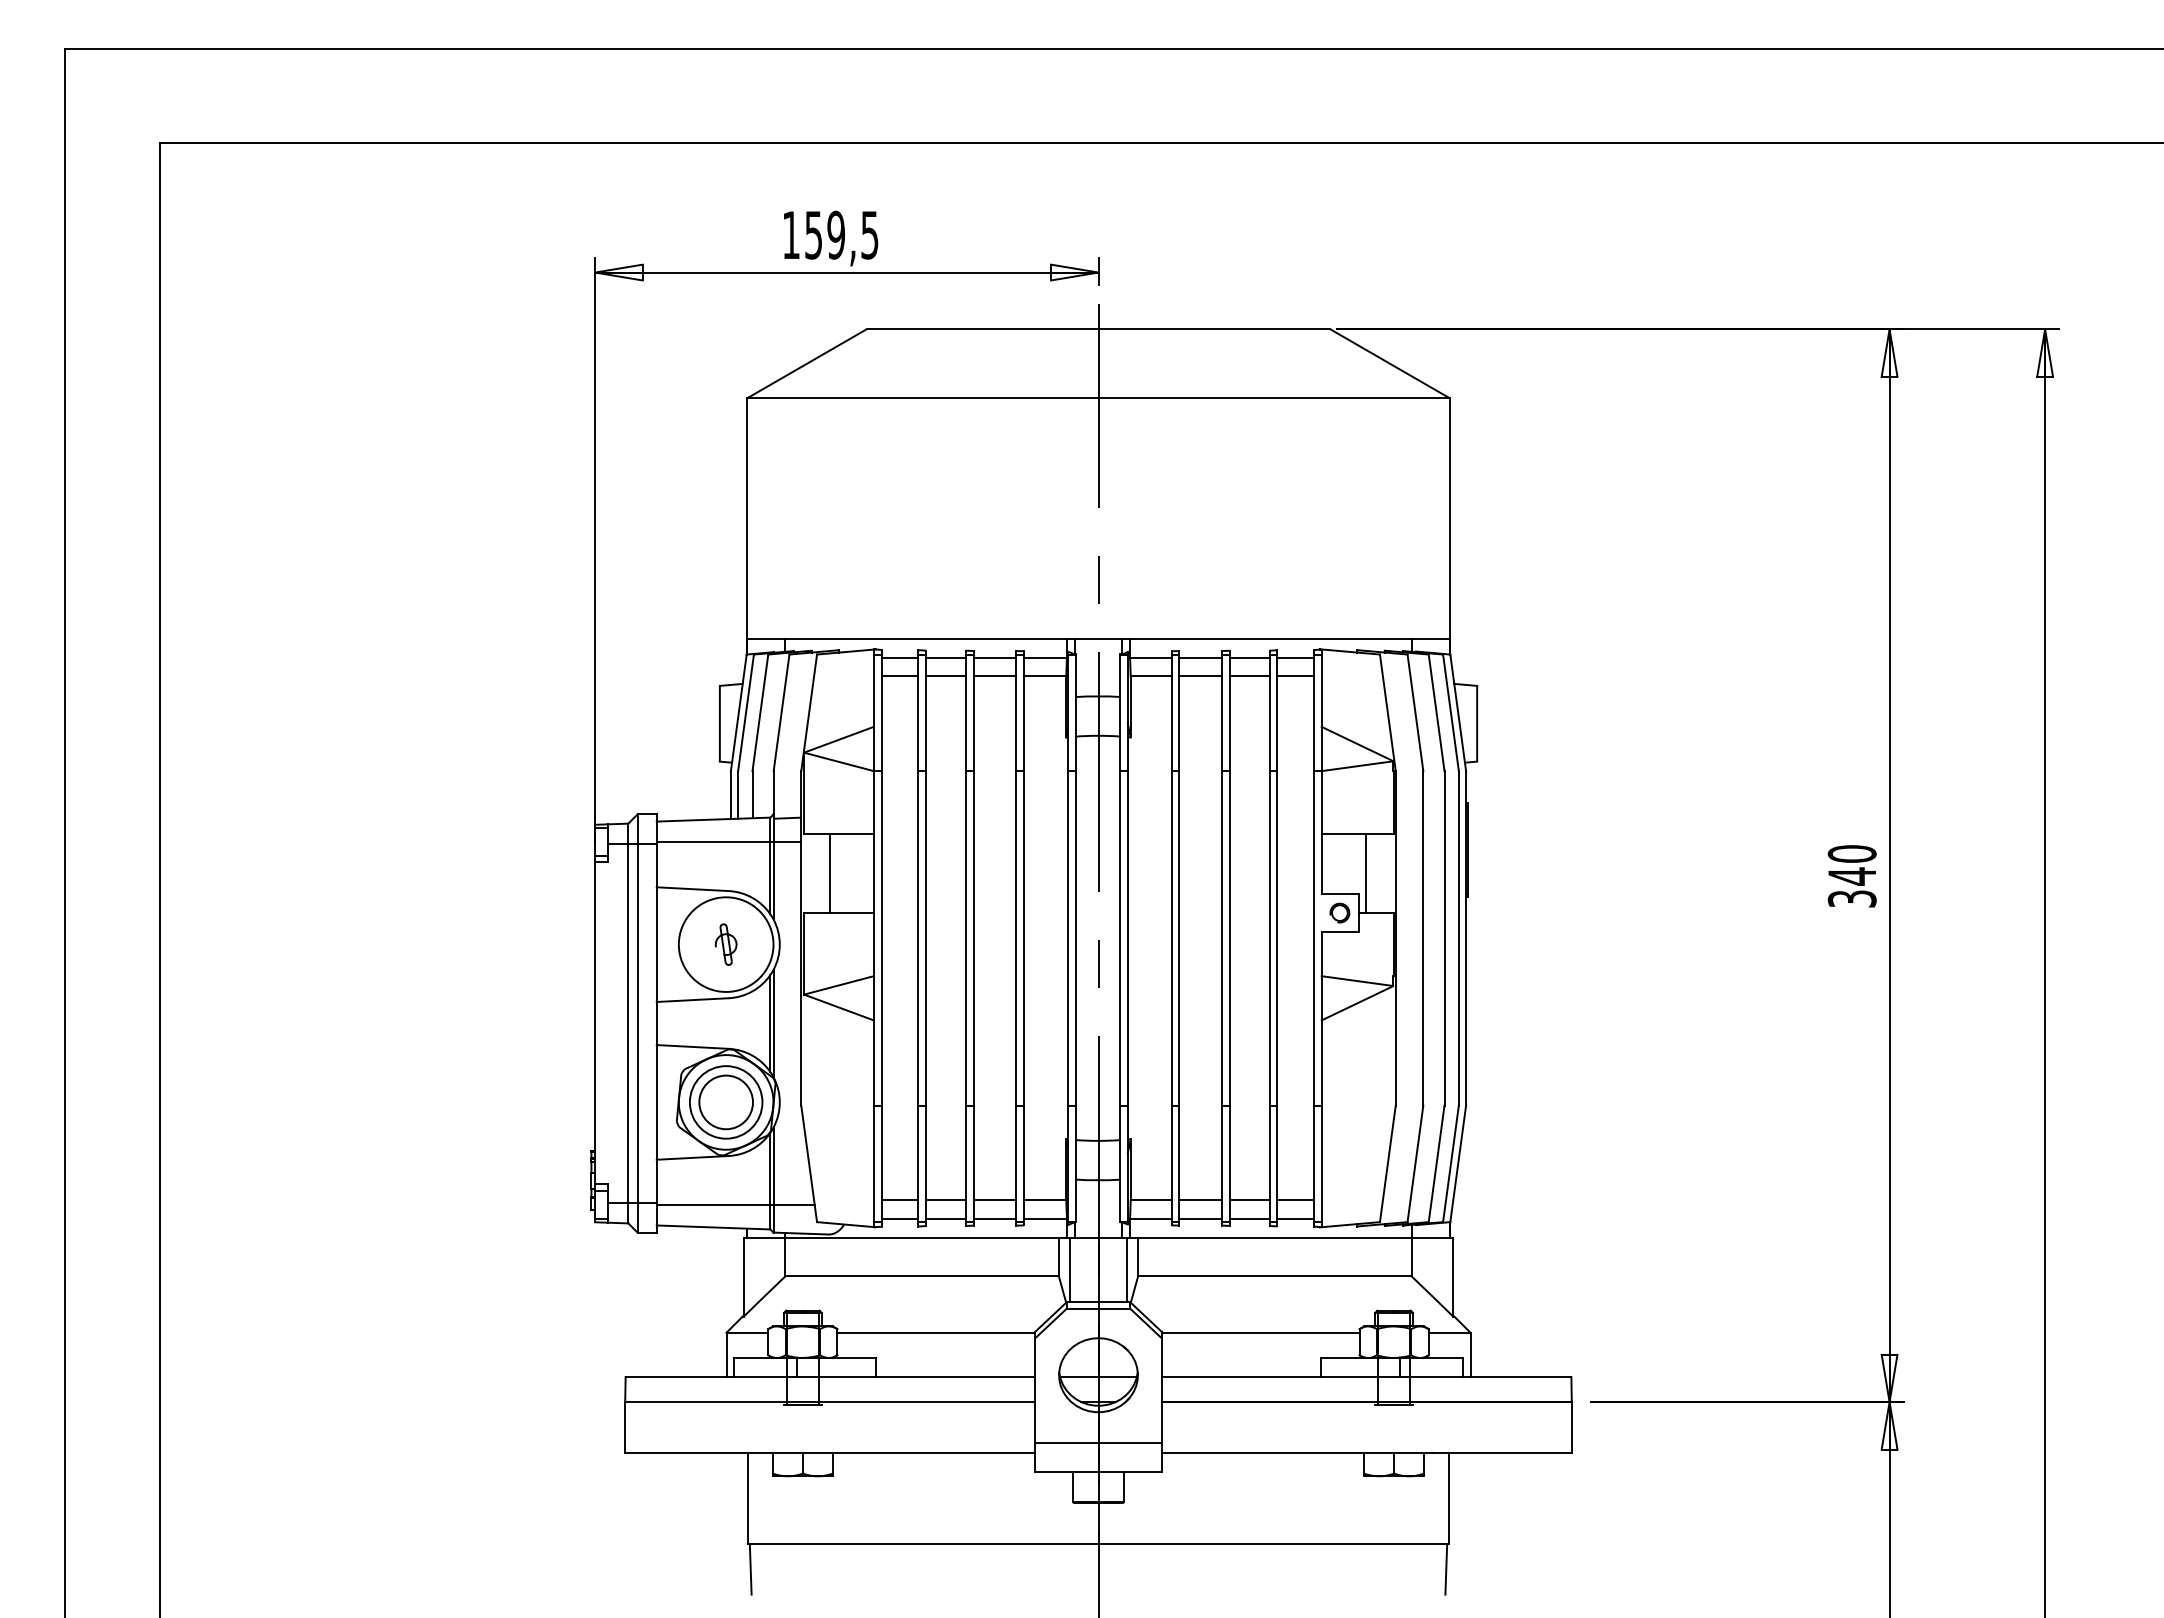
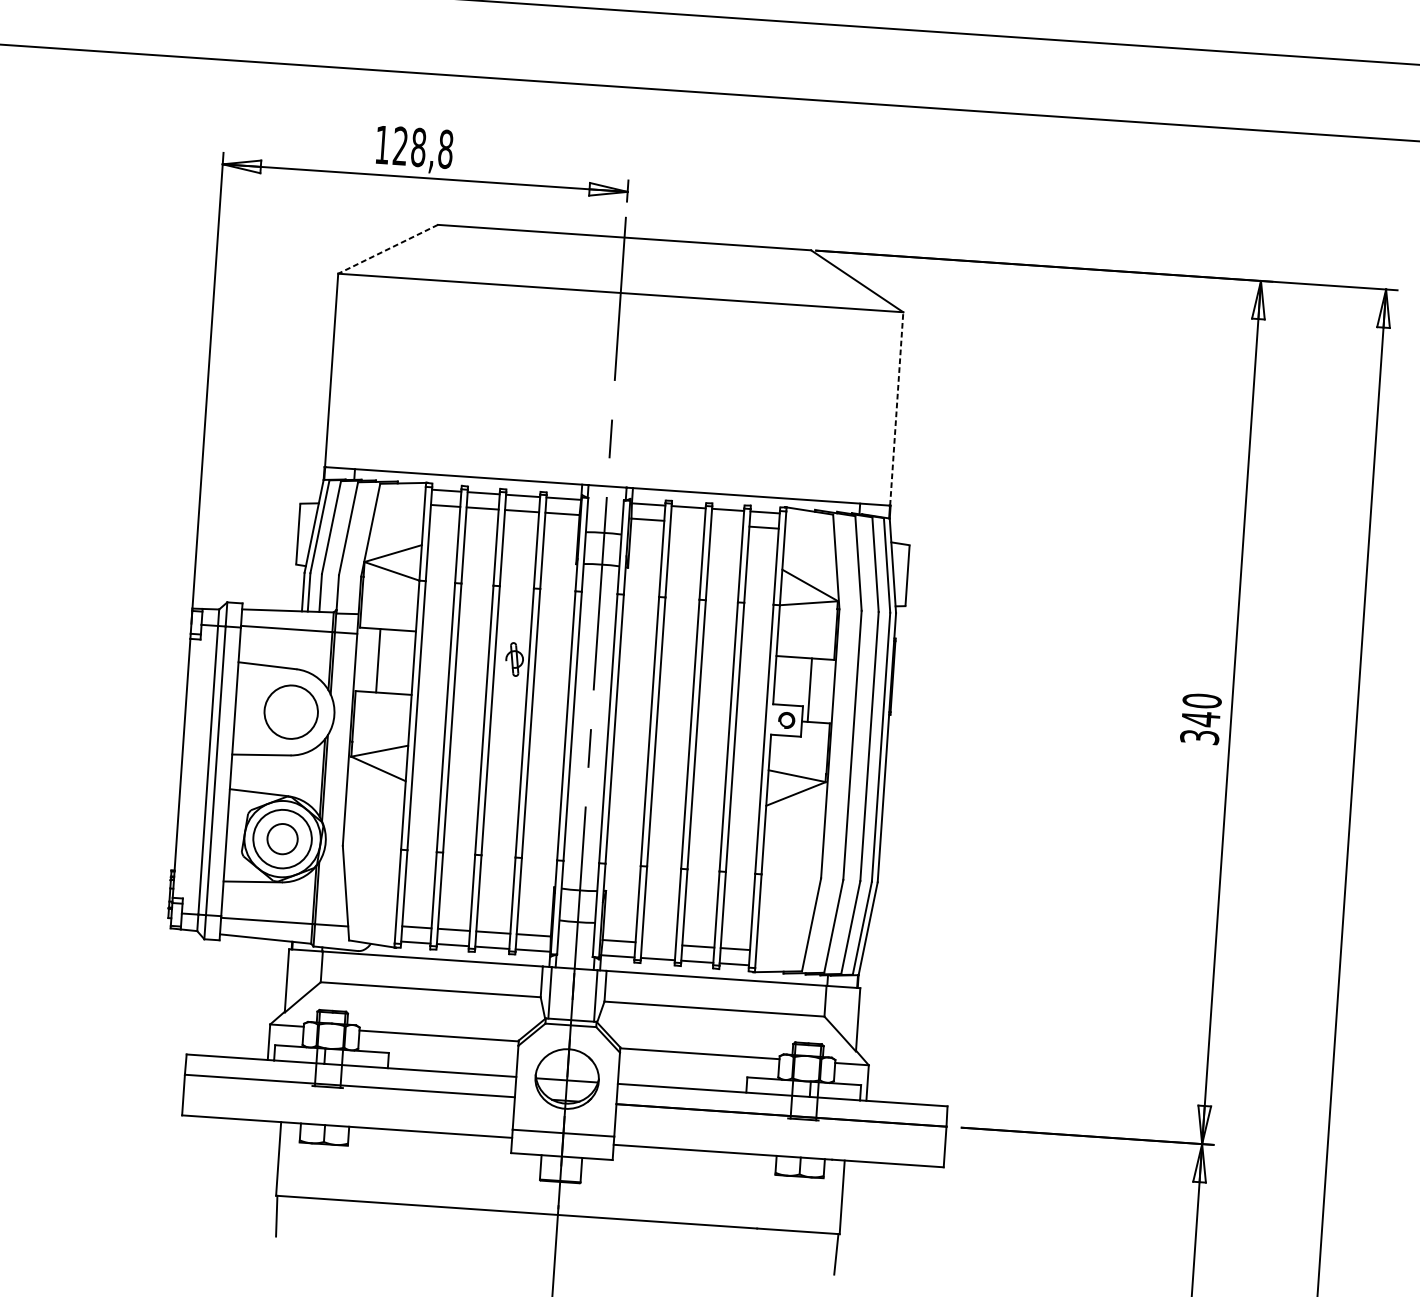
text: (841, 234) -> (422, 147), 159,5 -> 128,8
line: (806, 363) -> (387, 249), solid -> dashed
line: (1449, 517) -> (896, 408), solid -> dashed
line: (1200, 676) -> (687, 522), removed
line: (1249, 676) -> (726, 525), removed
circle: (725, 944) -> (290, 712), size x0.7
part: (725, 944) -> (514, 659), moved
circle: (726, 1102) -> (282, 839), size x0.7
line: (1200, 1200) -> (658, 944), removed

